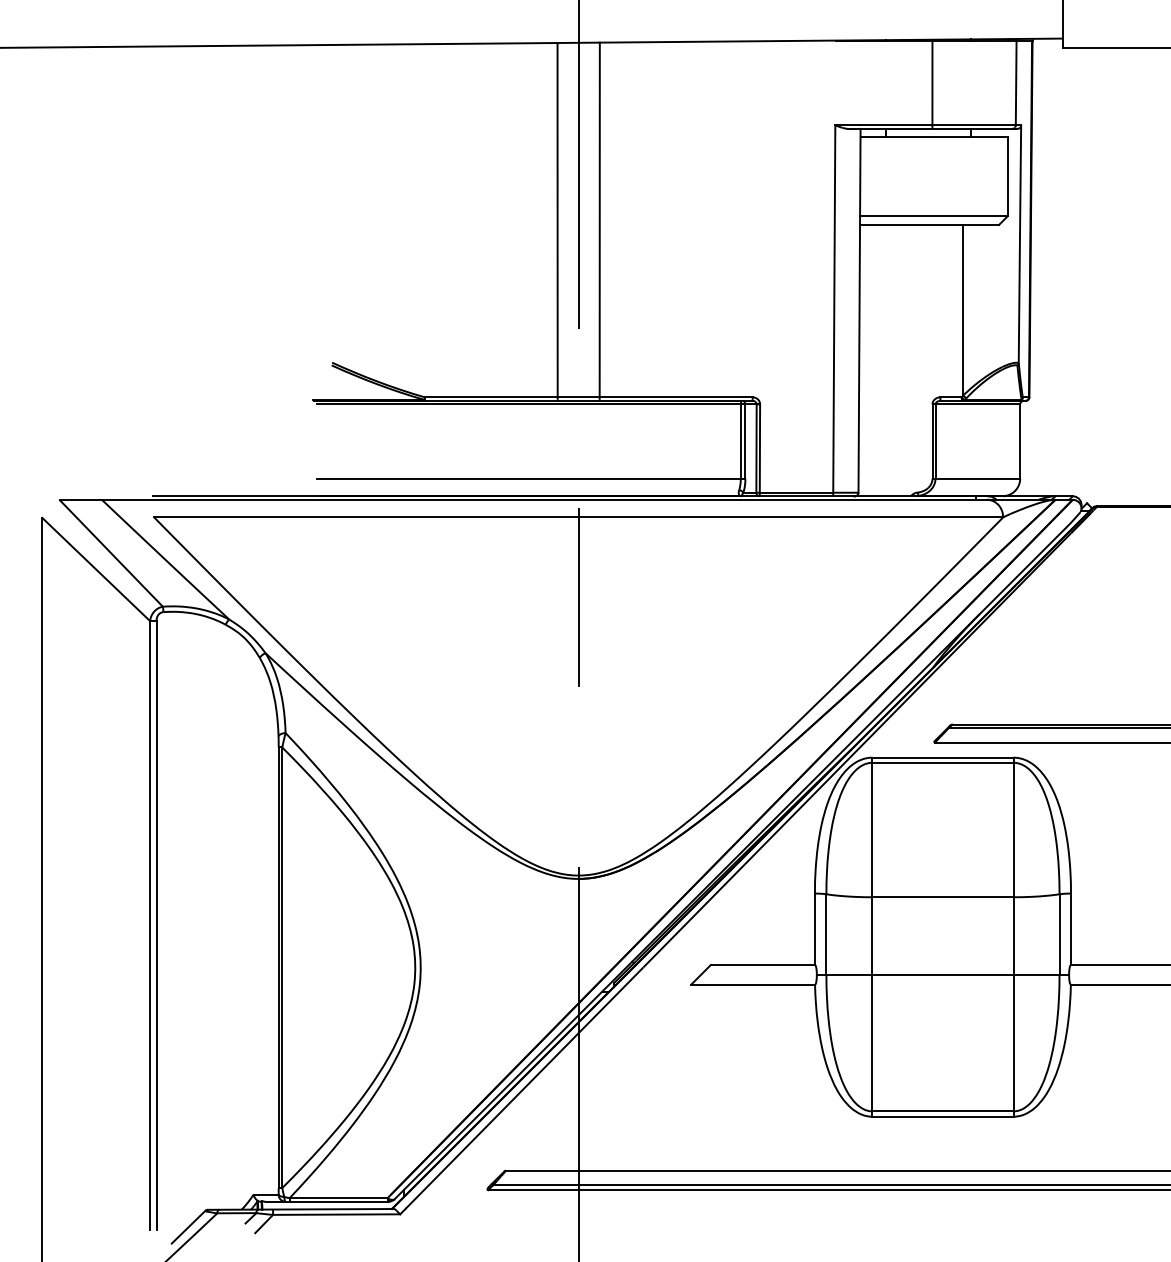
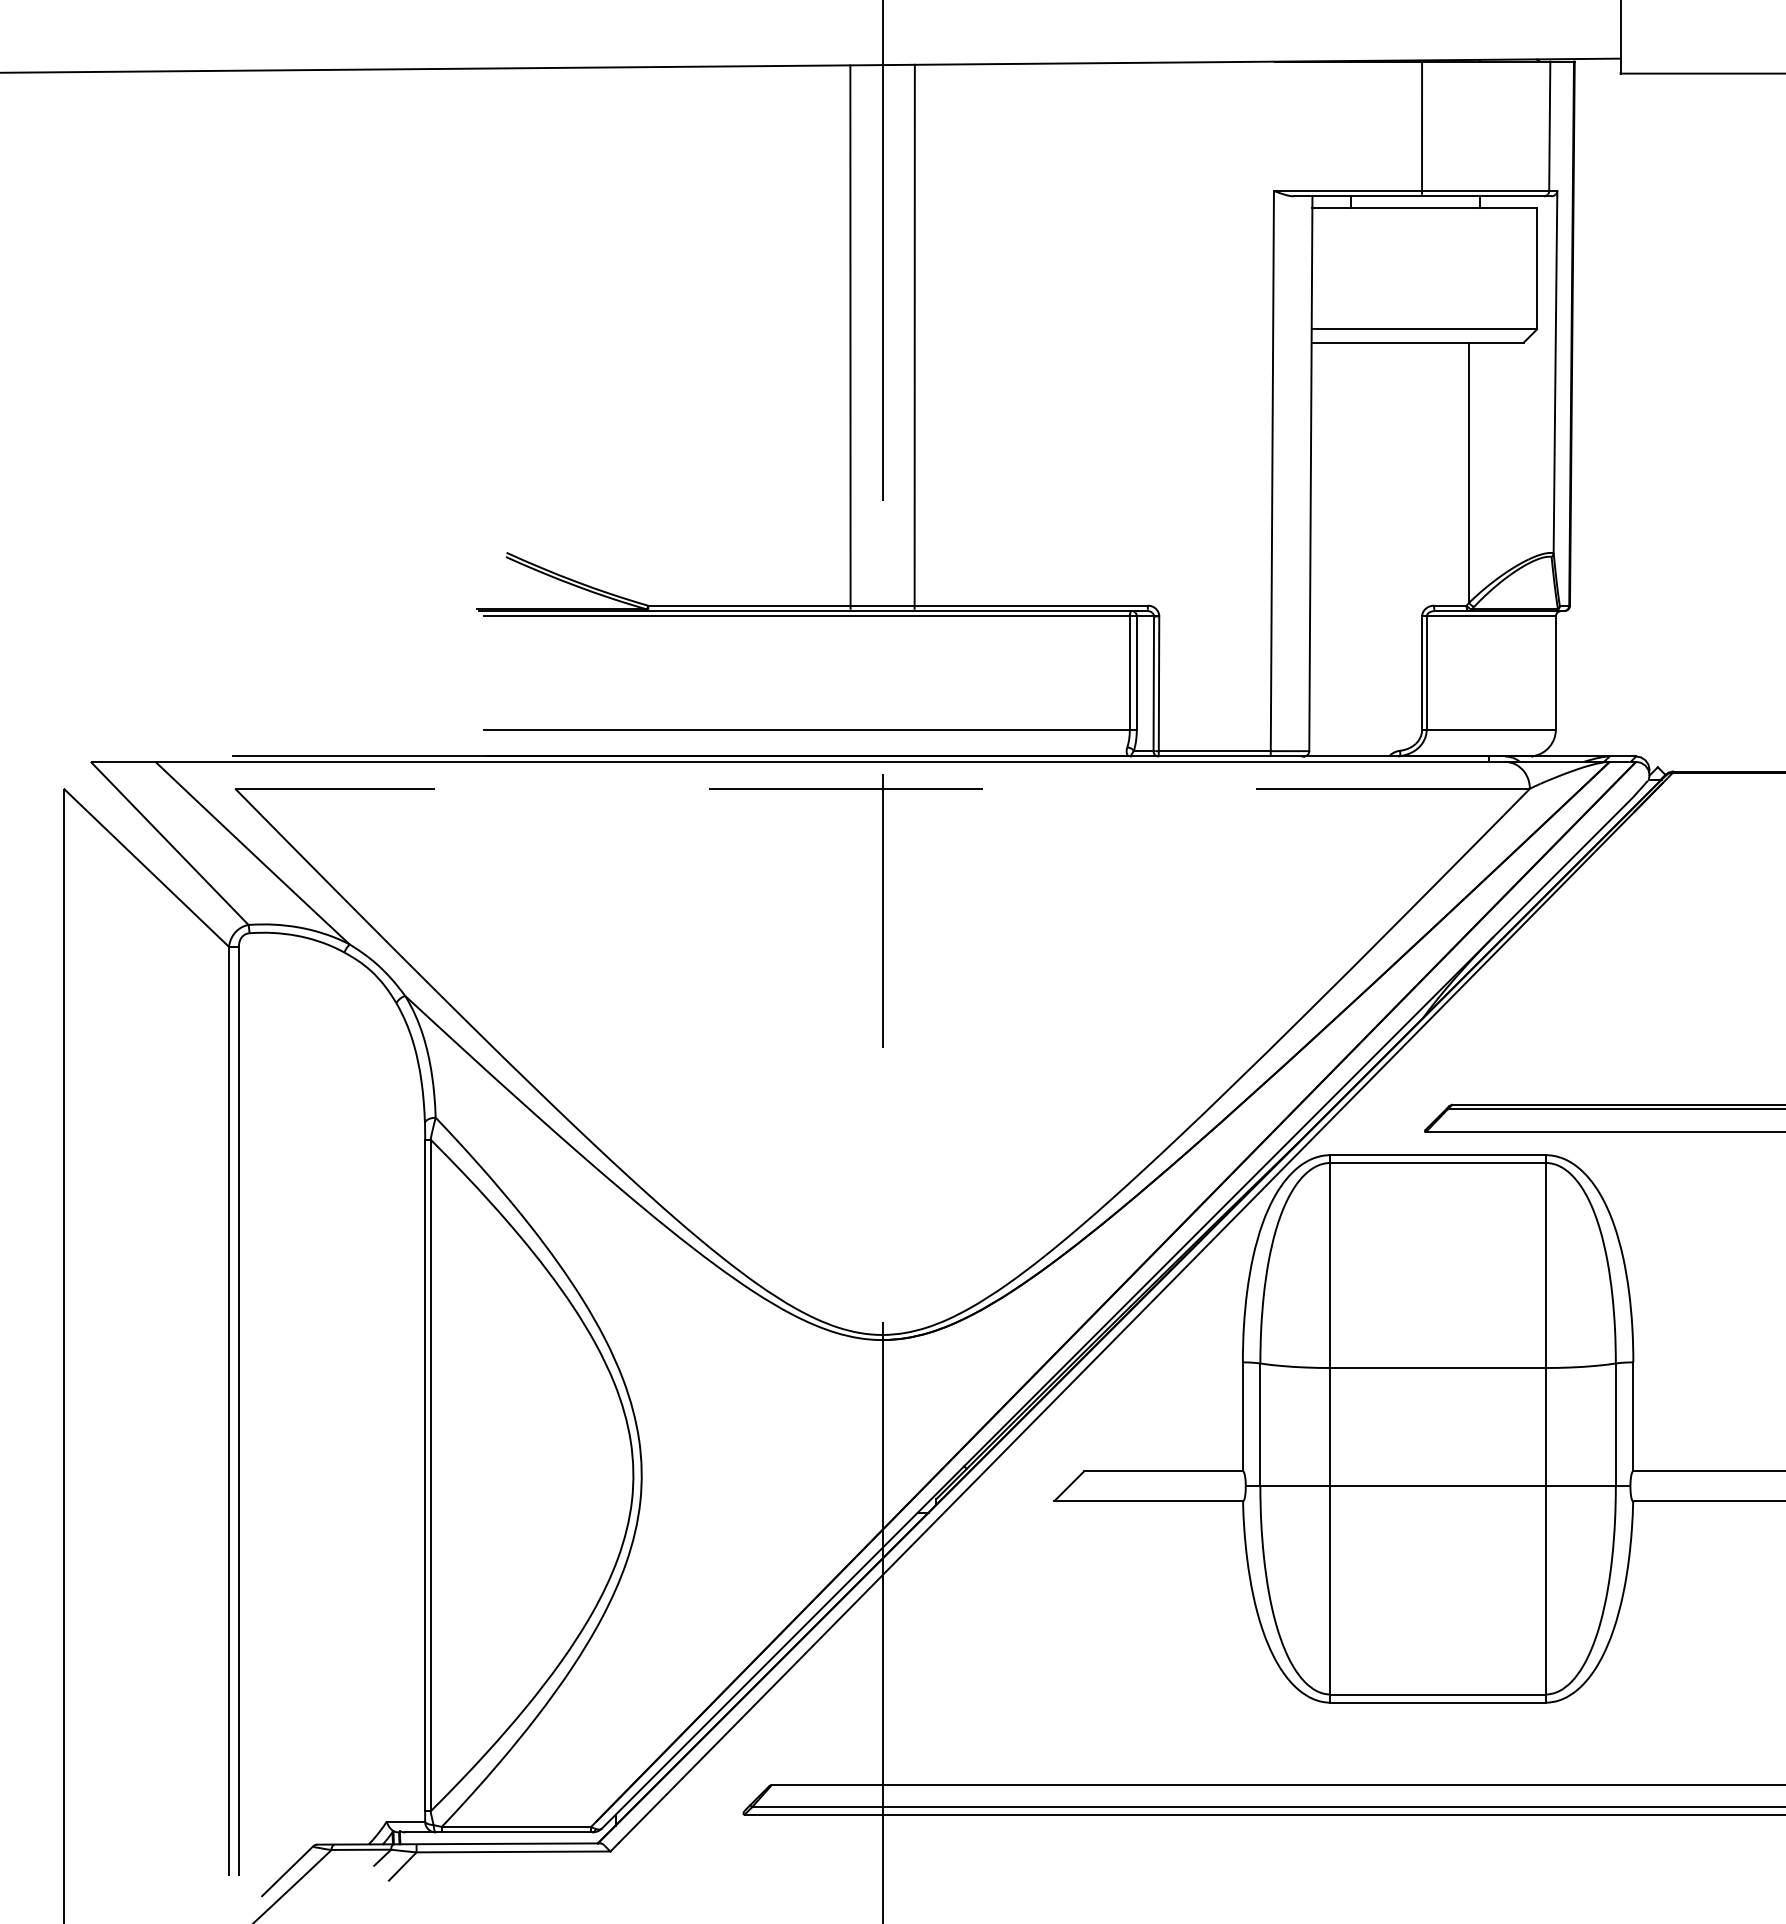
line: (578, 517) -> (882, 788), solid -> dashed

